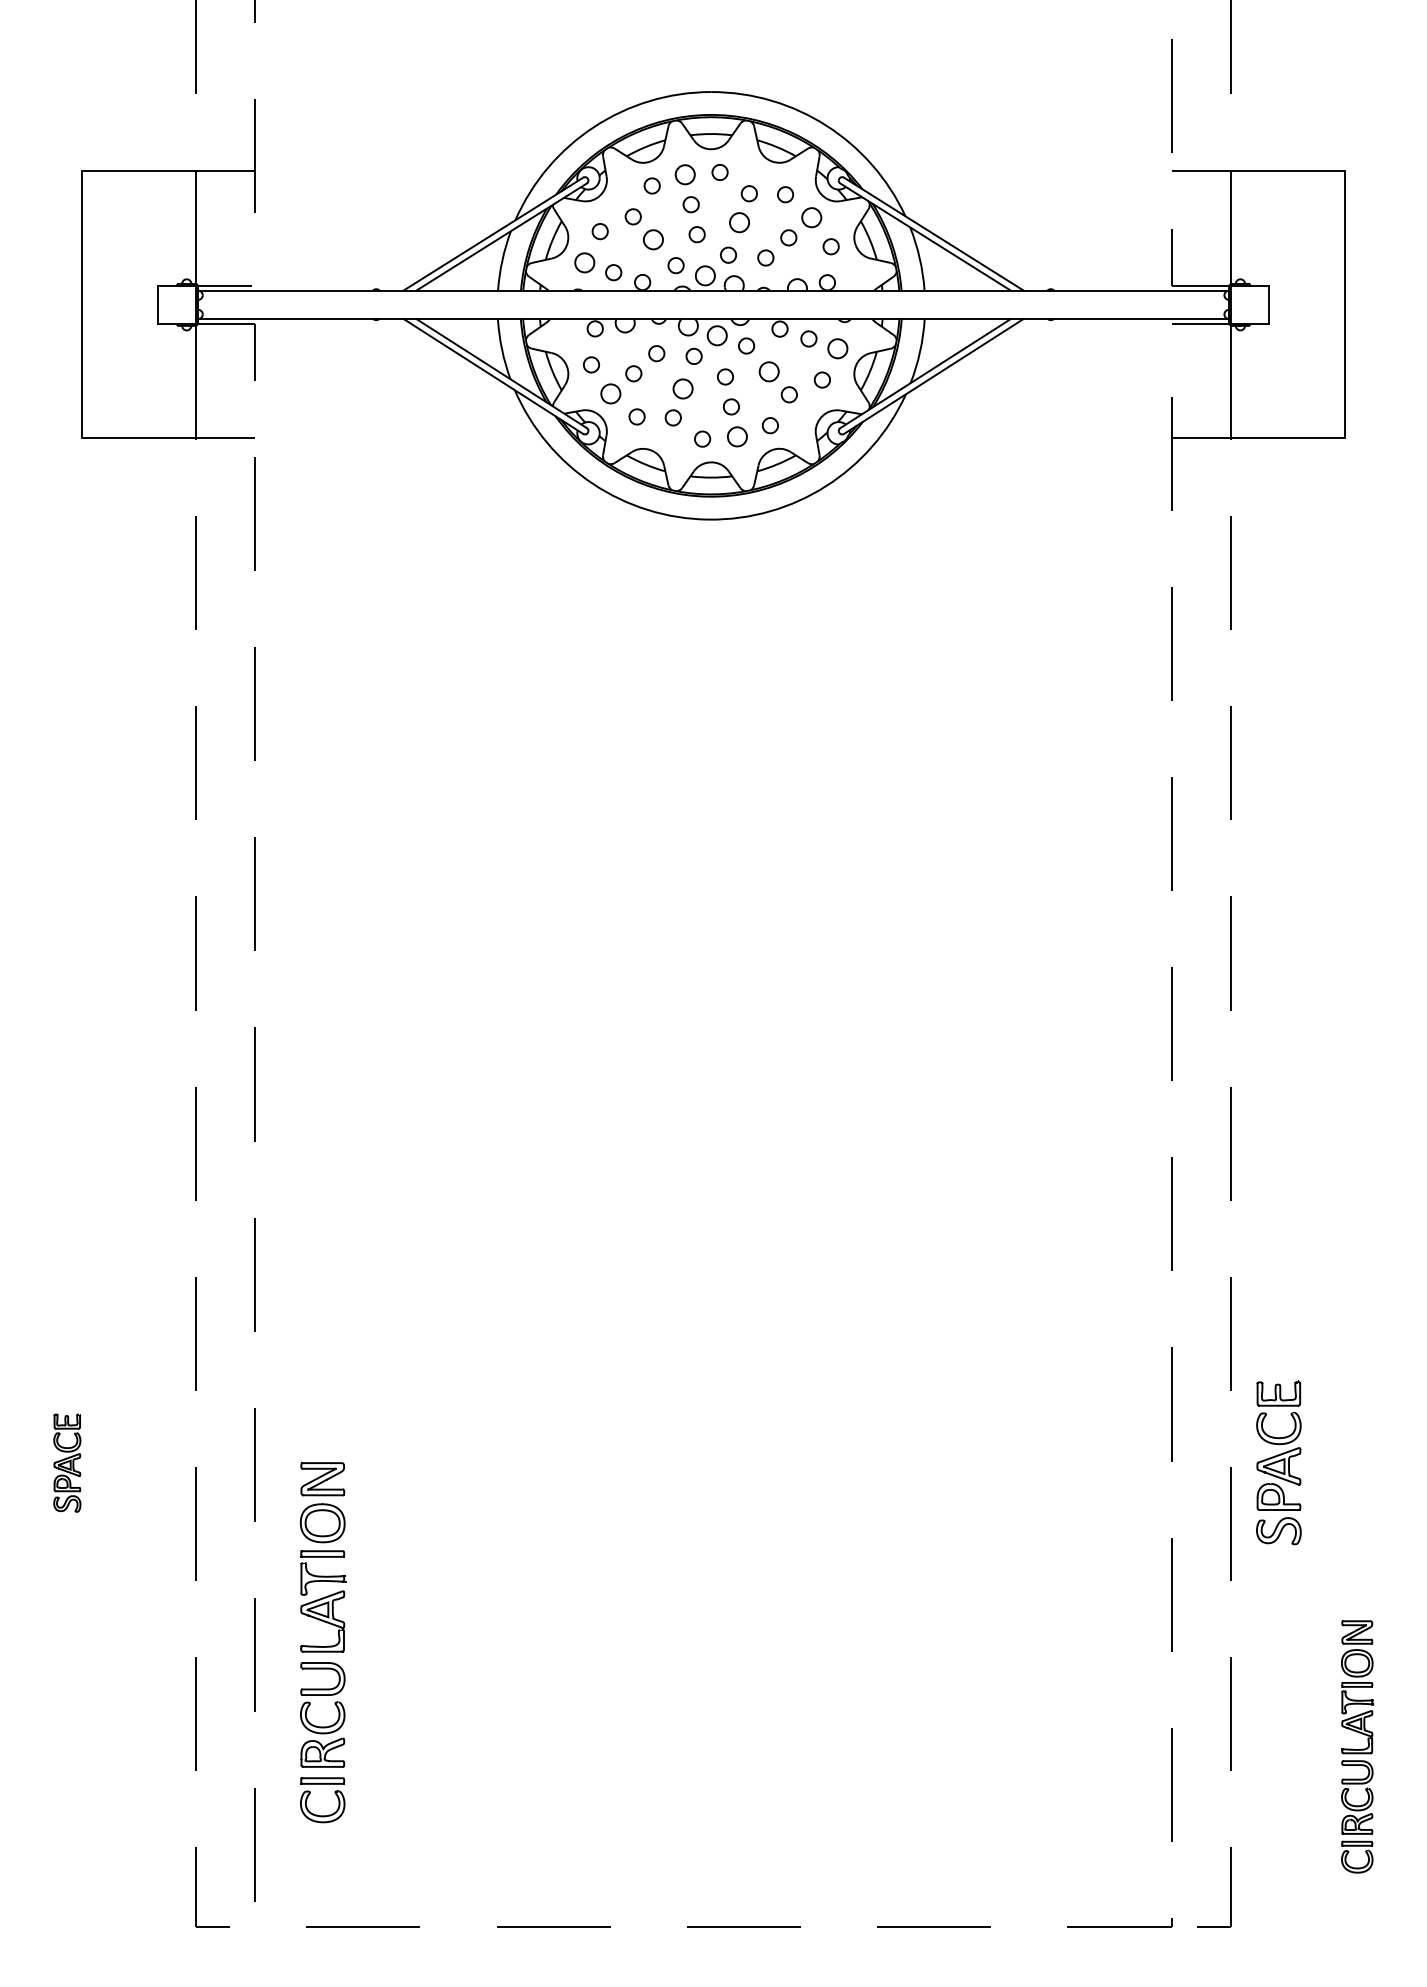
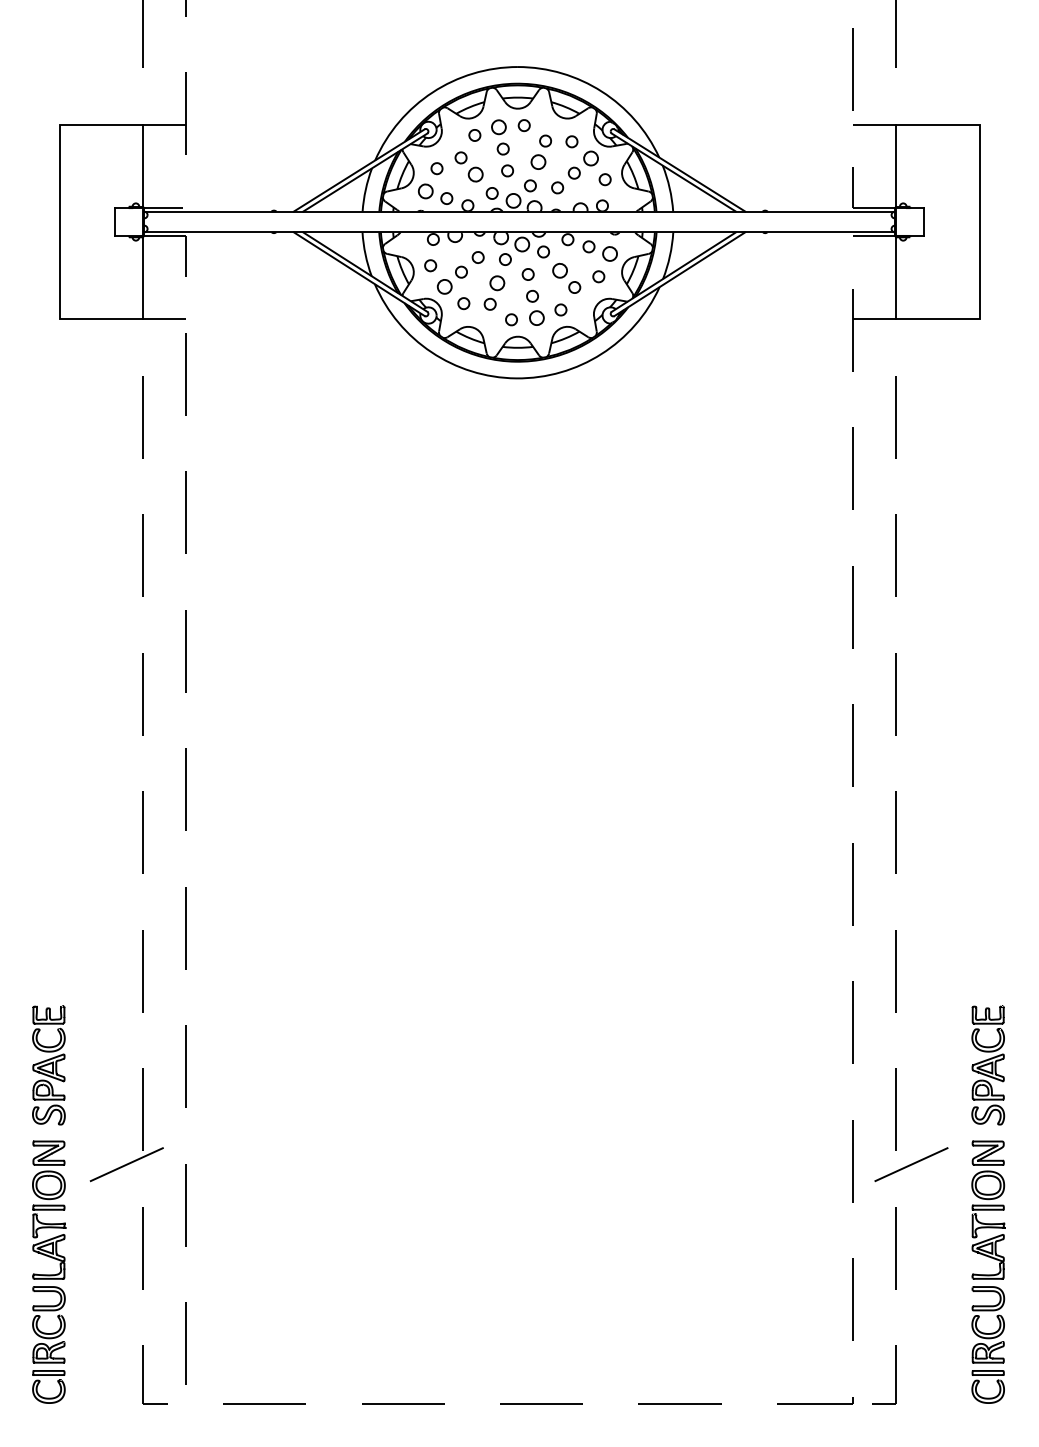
part: (66, 1463) -> (48, 1065), size x1.67
part: (1279, 1463) -> (988, 1065), moved
line: (173, 1599) -> (126, 1164), added
line: (1251, 1599) -> (911, 1164), added
part: (323, 1641) -> (49, 1271), moved
part: (1357, 1746) -> (988, 1271), size x1.43

